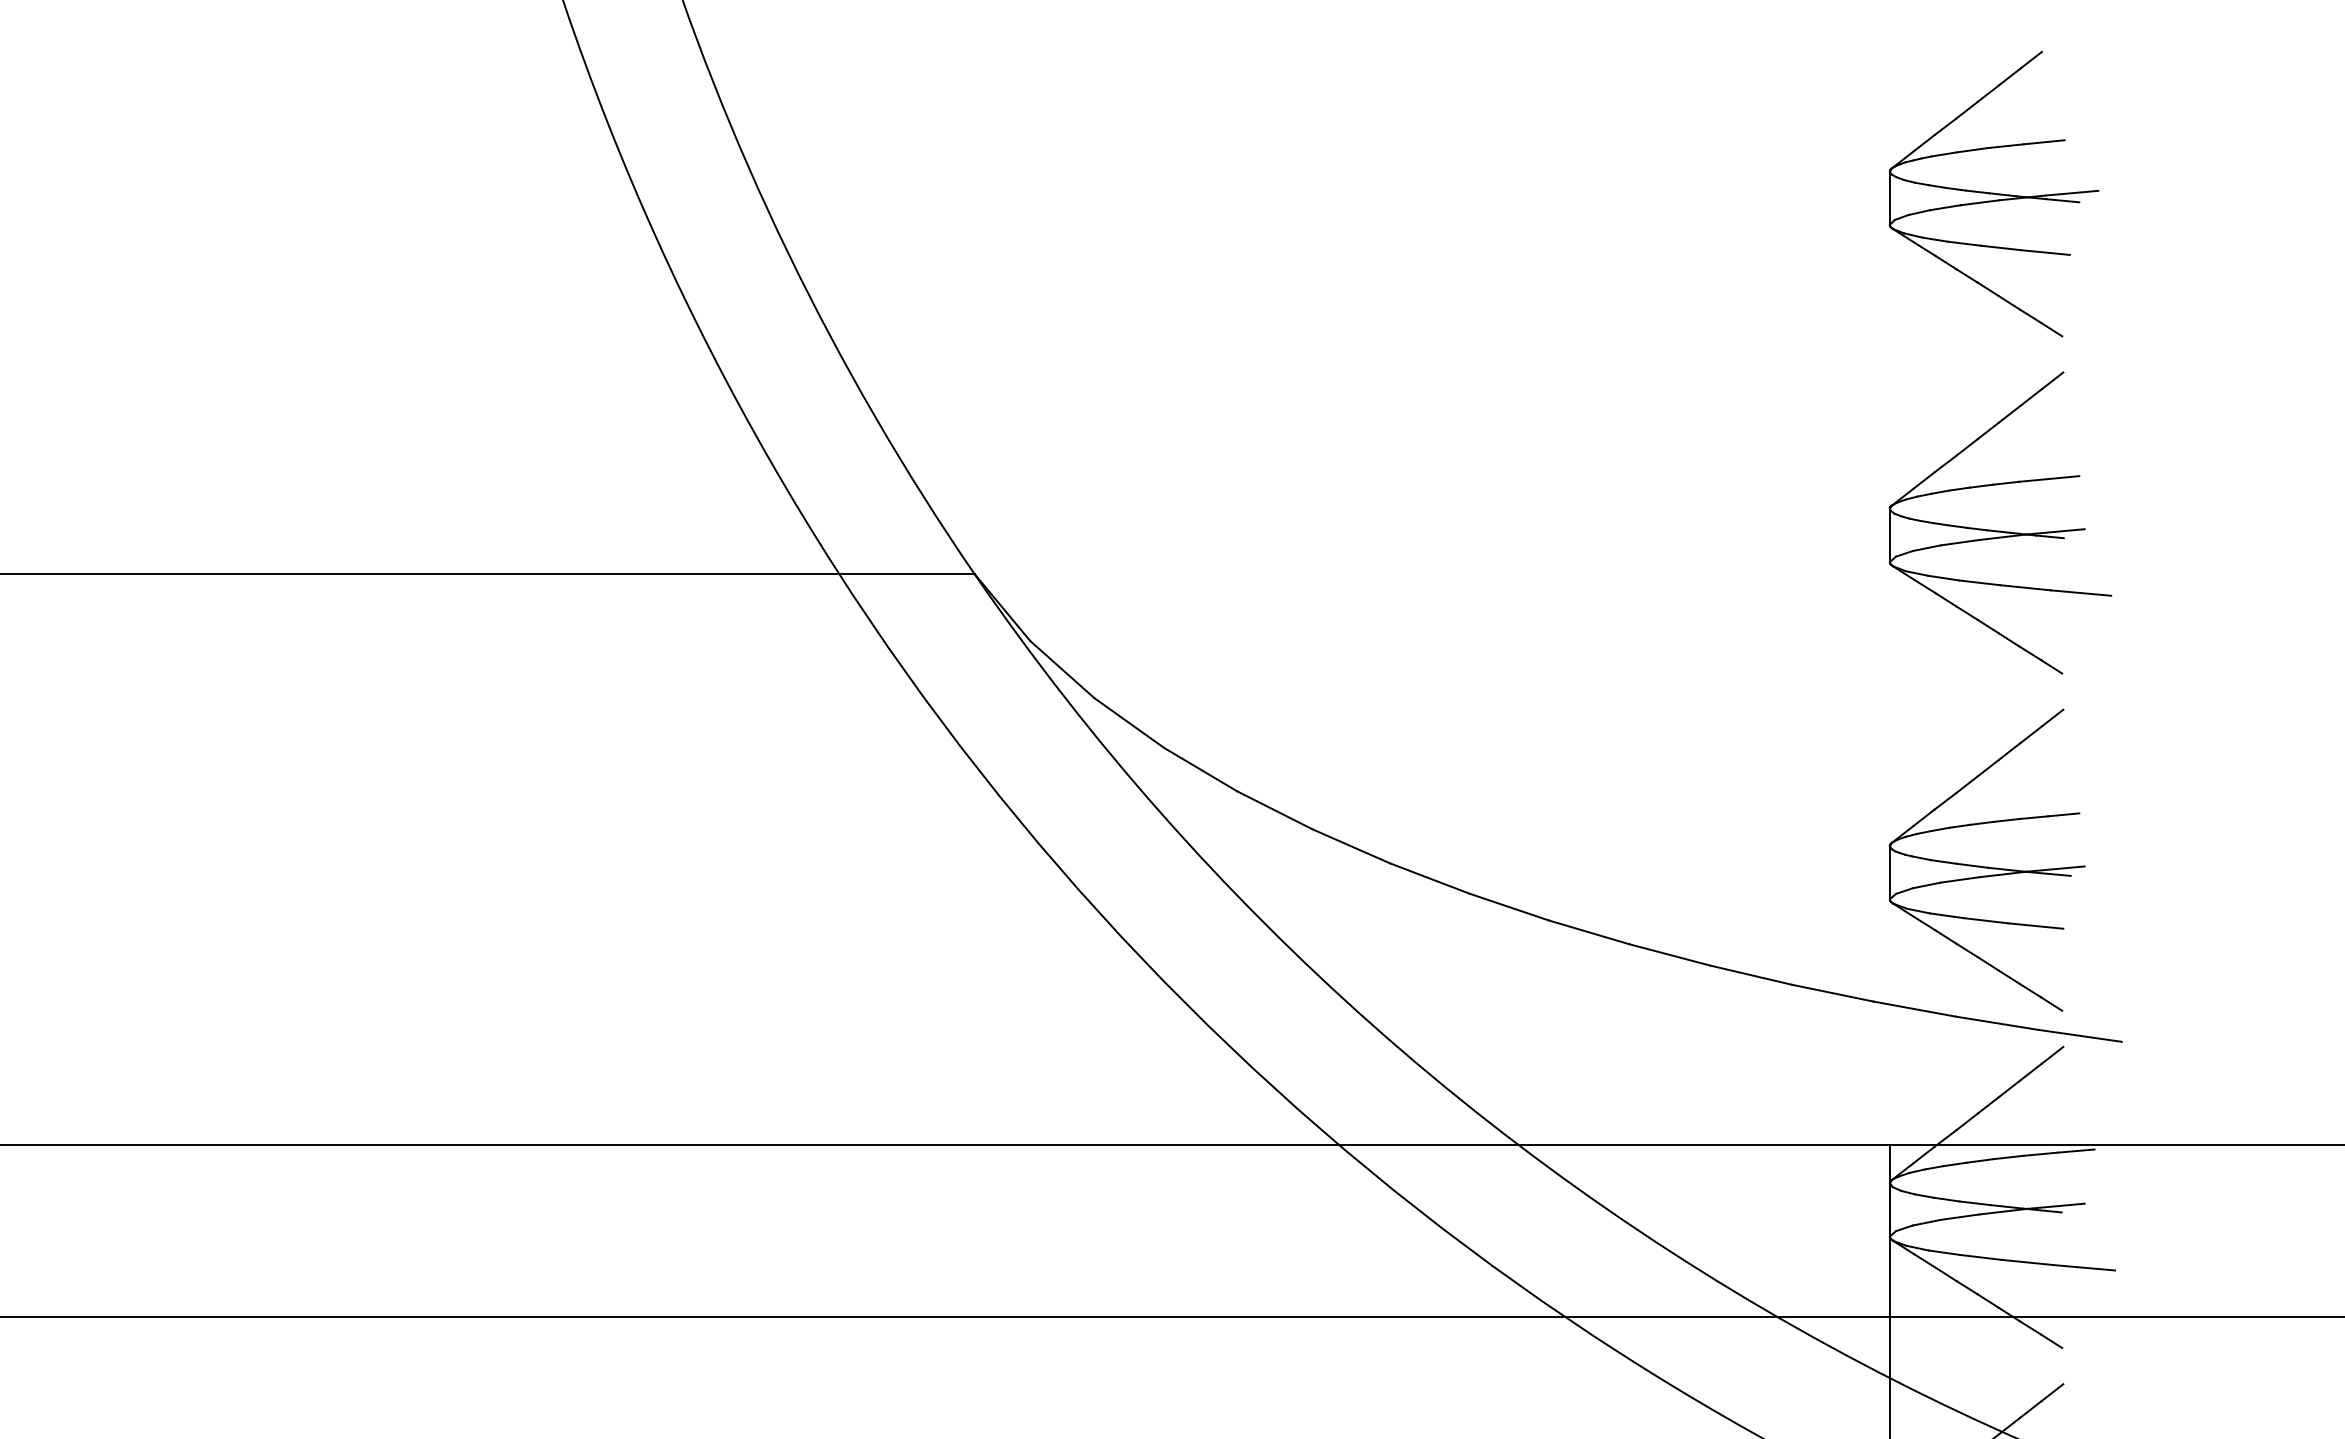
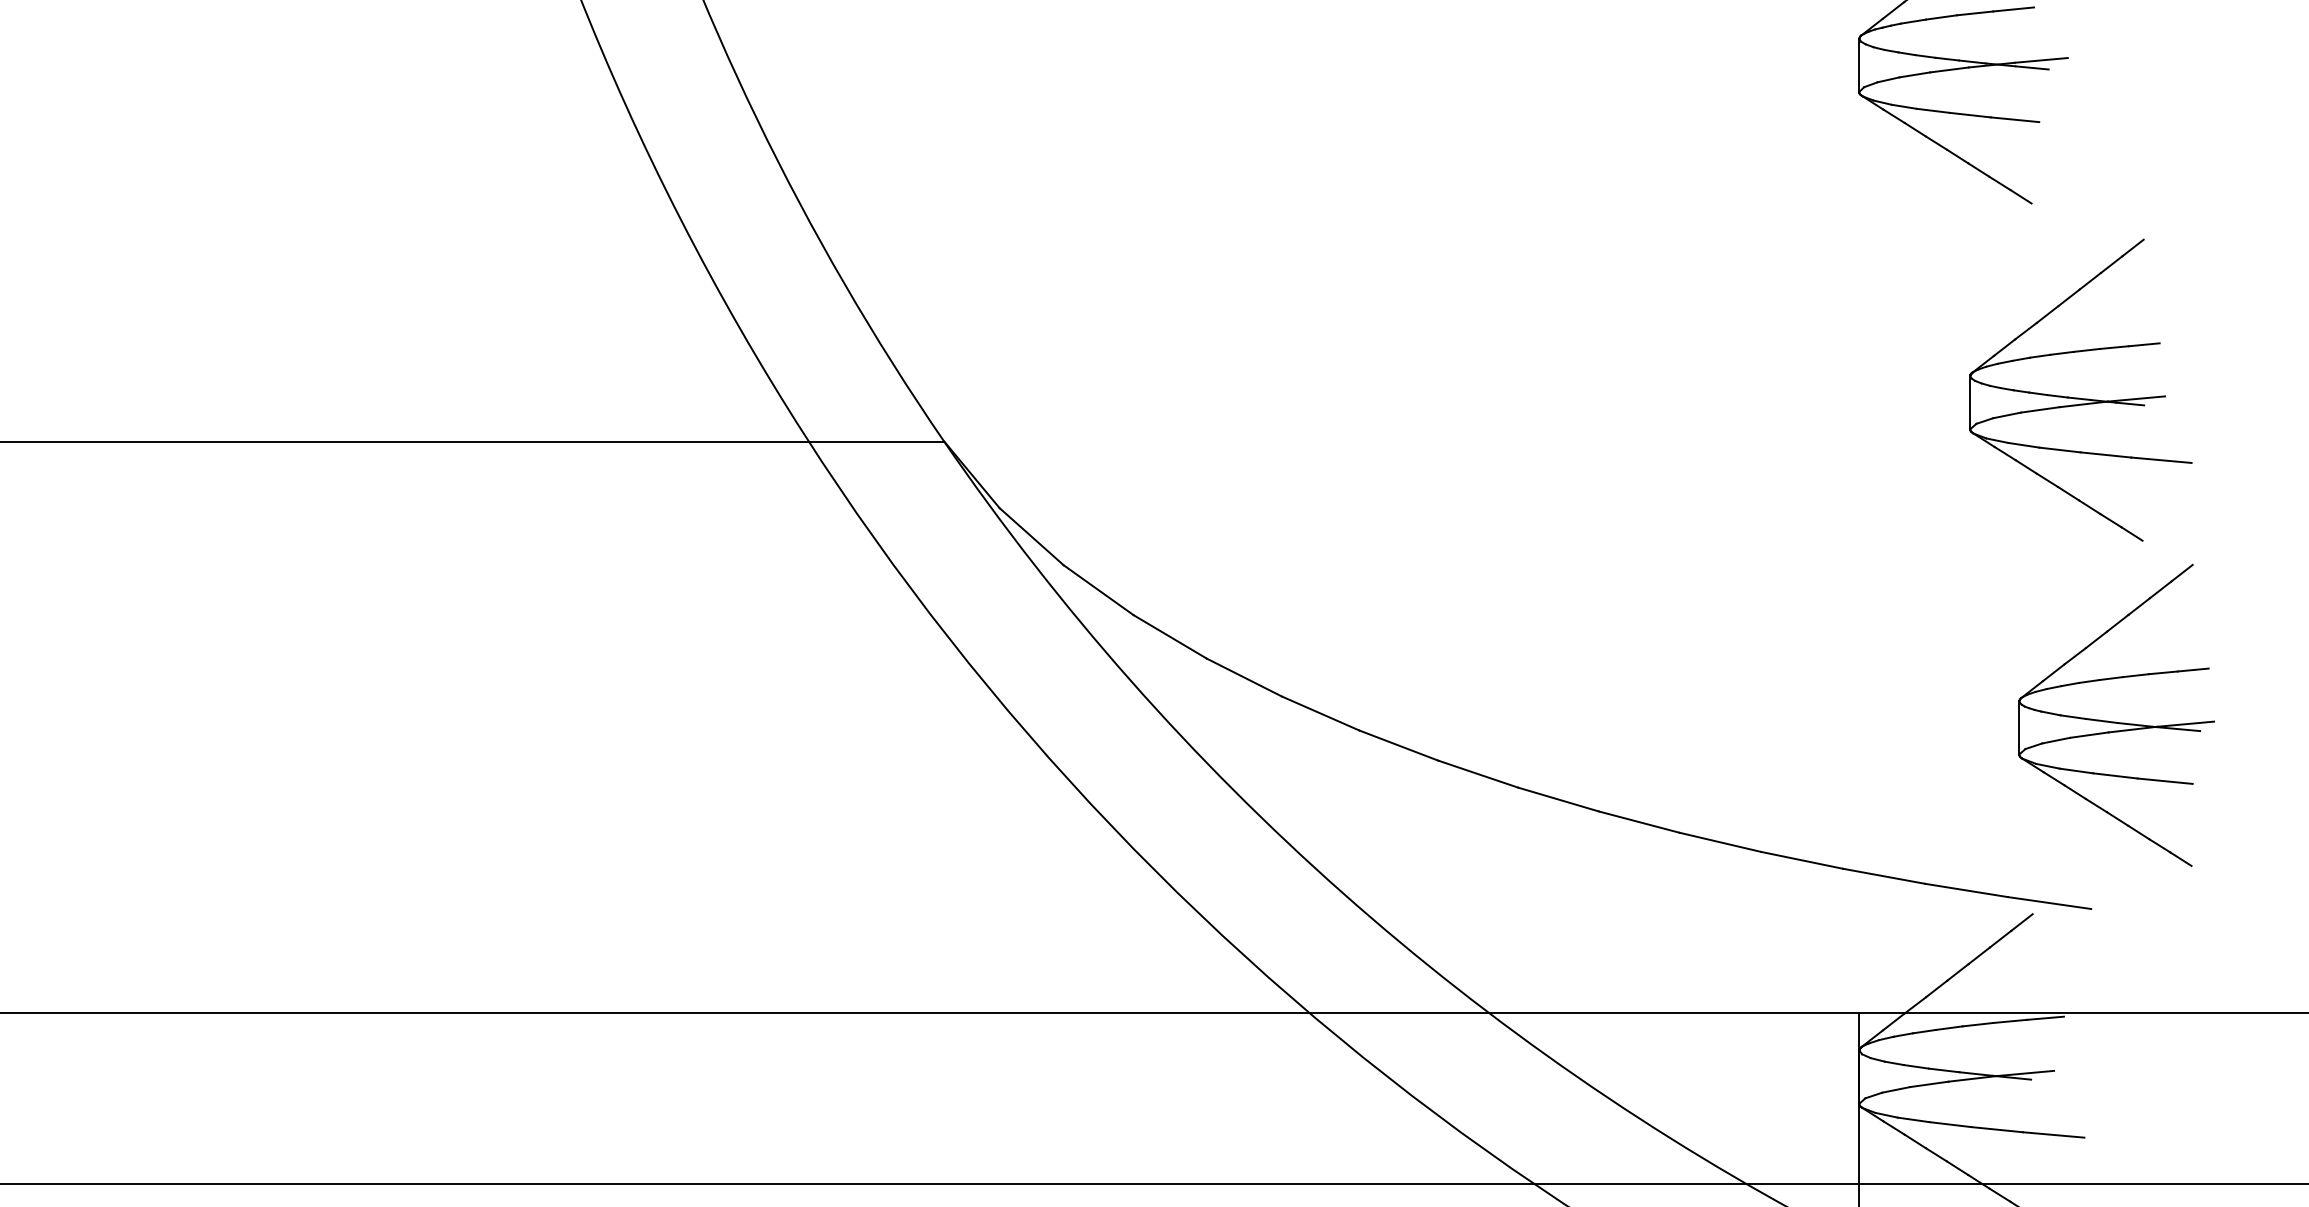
part: (2000, 530) -> (2080, 397), moved
part: (1986, 866) -> (2115, 721), moved

